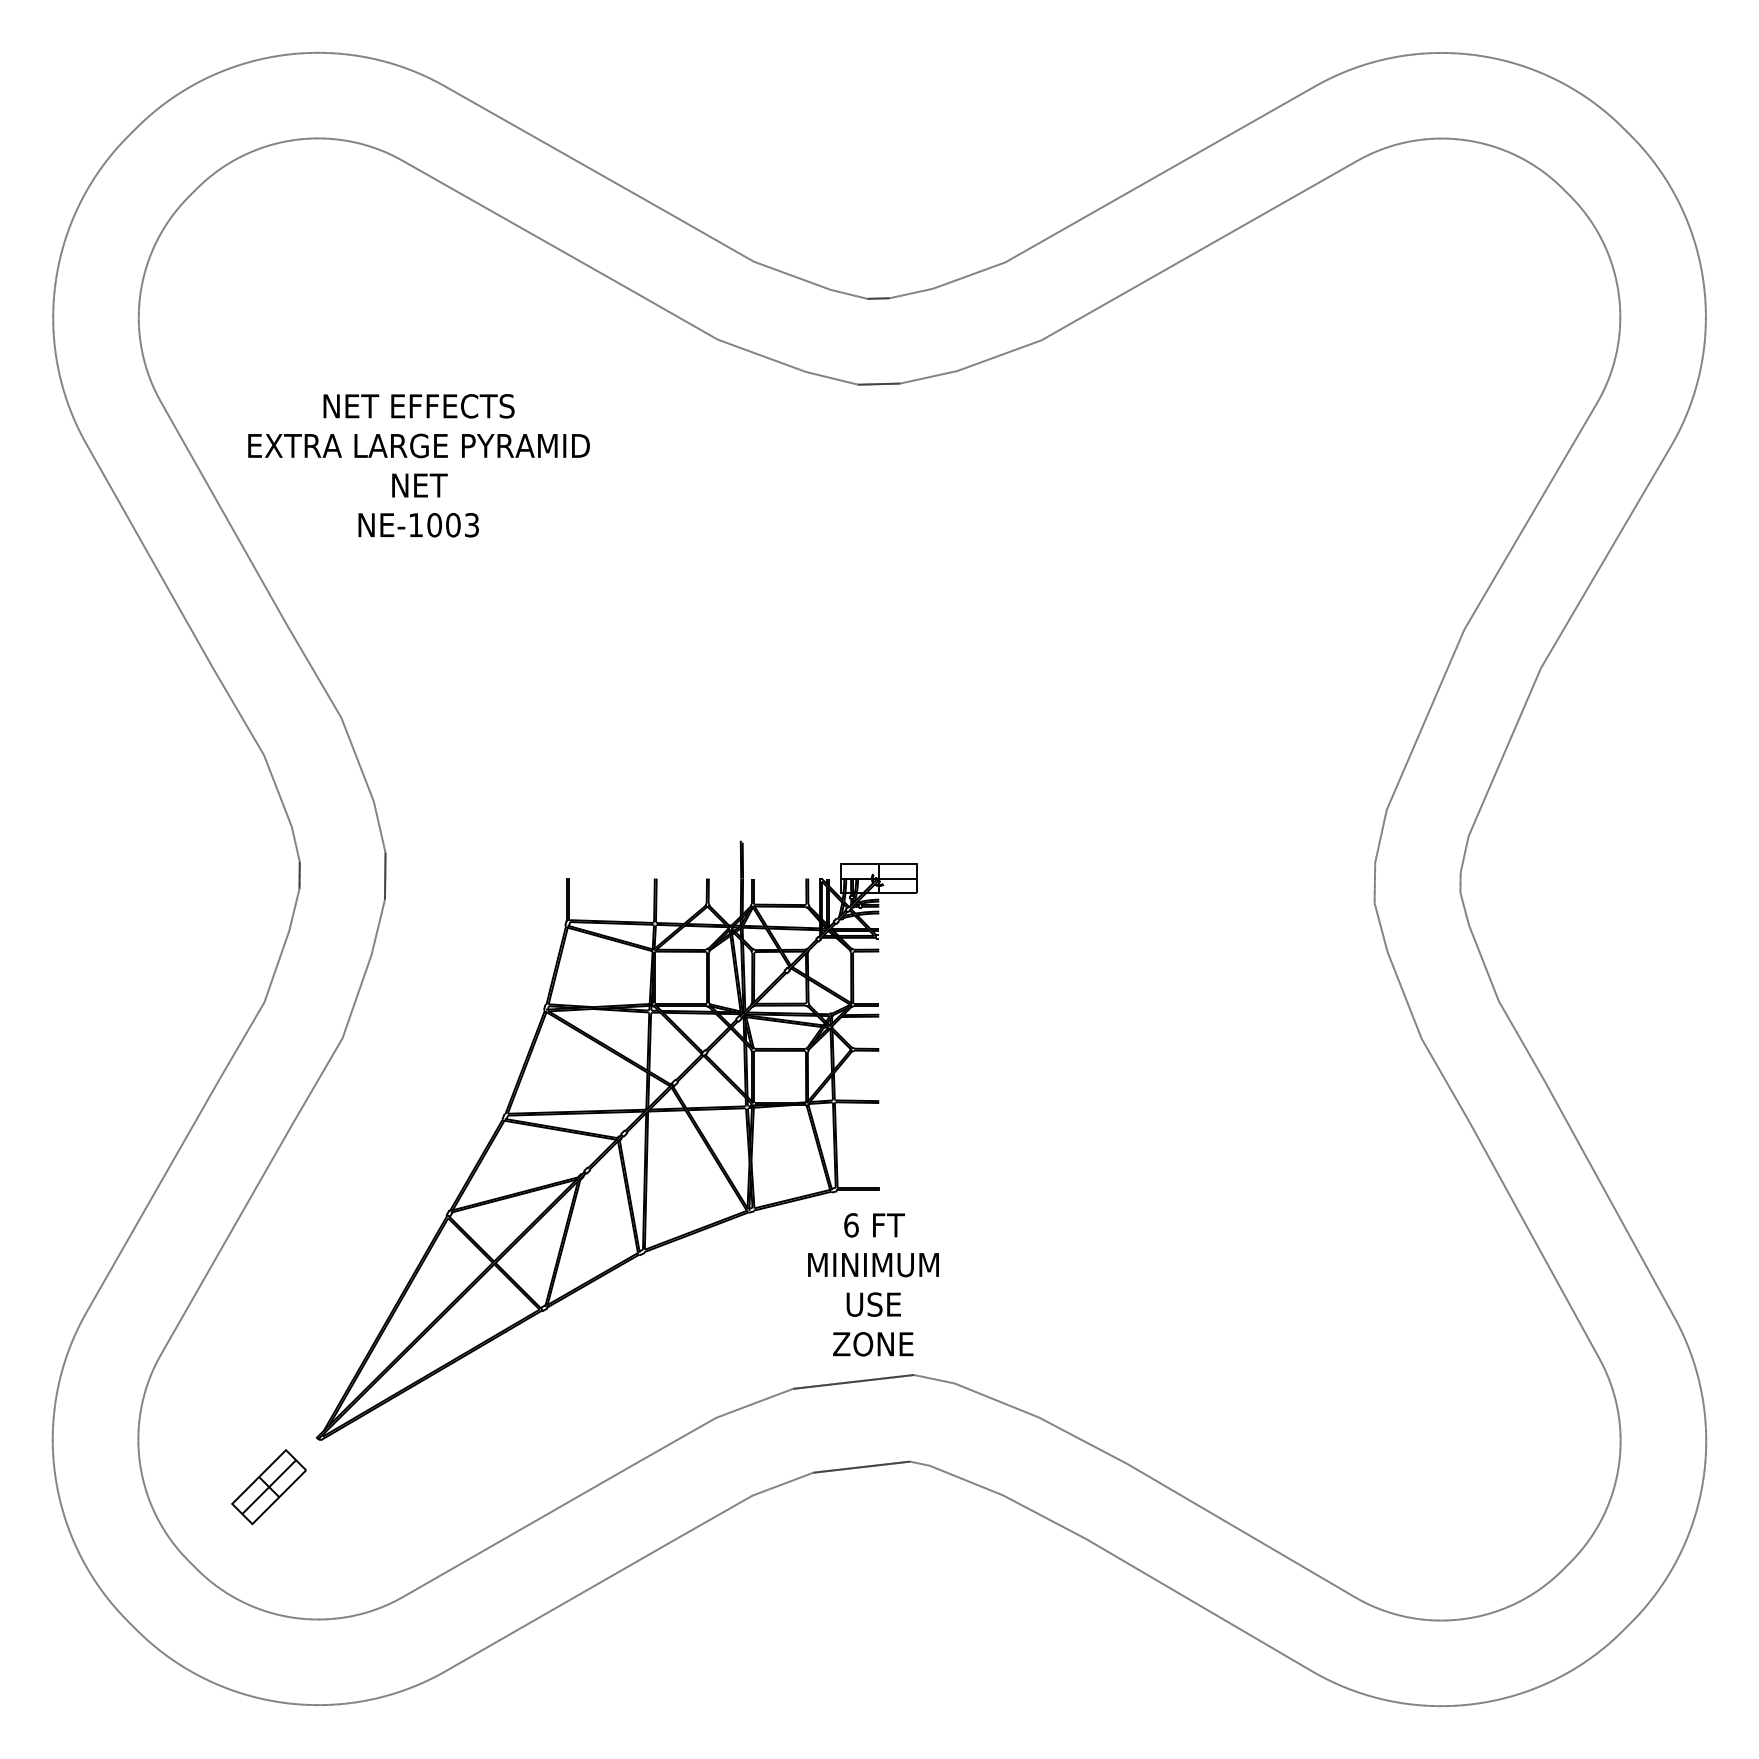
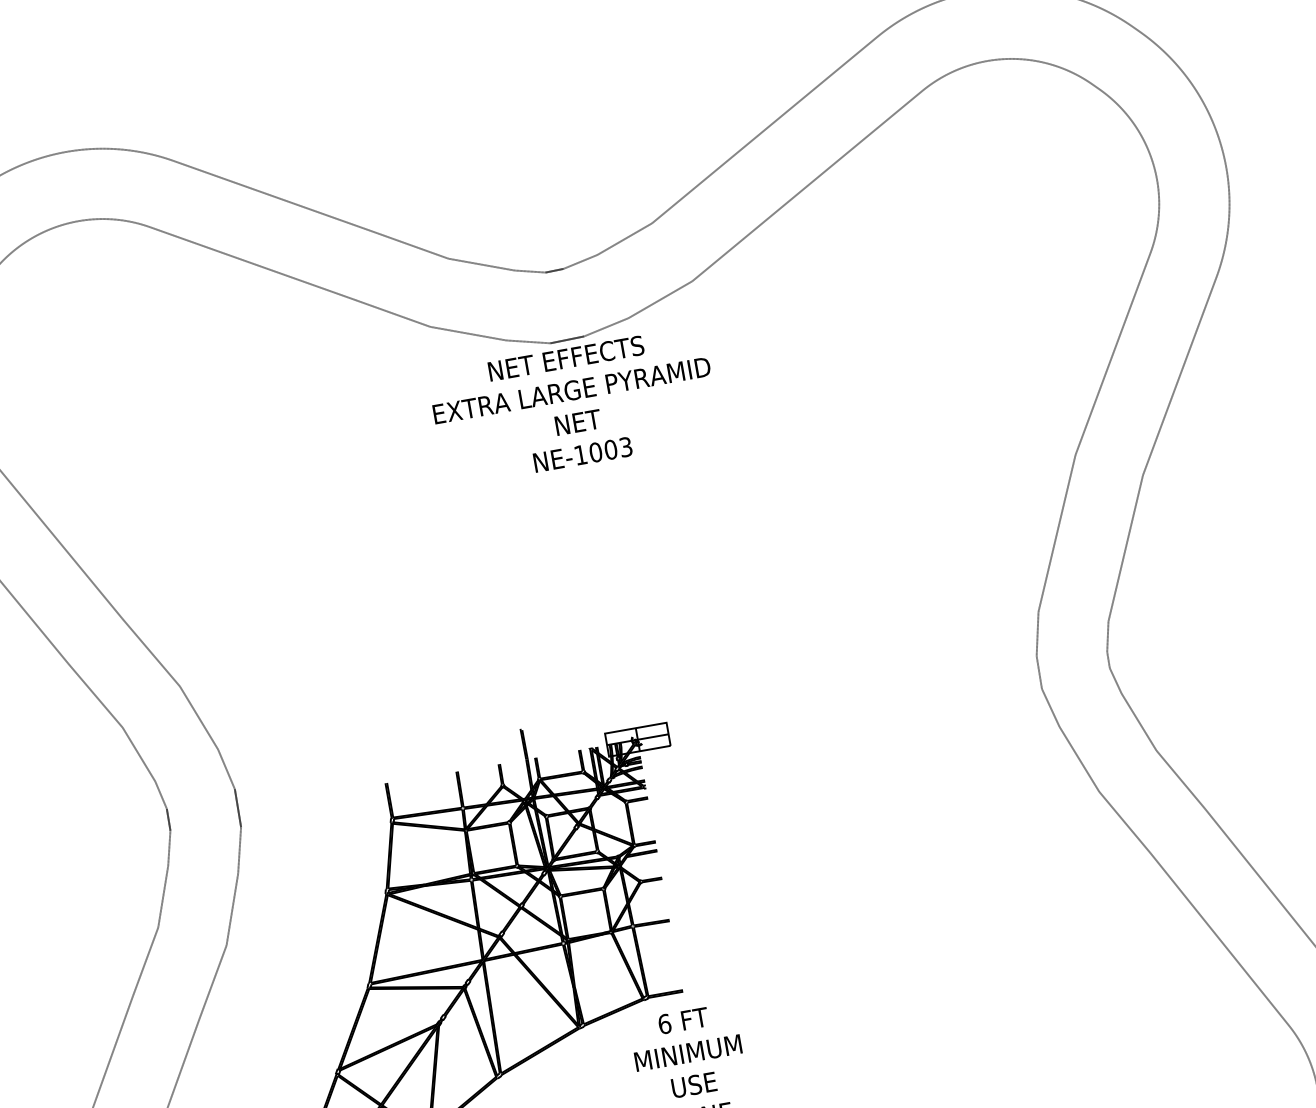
text: (418, 465) -> (574, 406), moved

